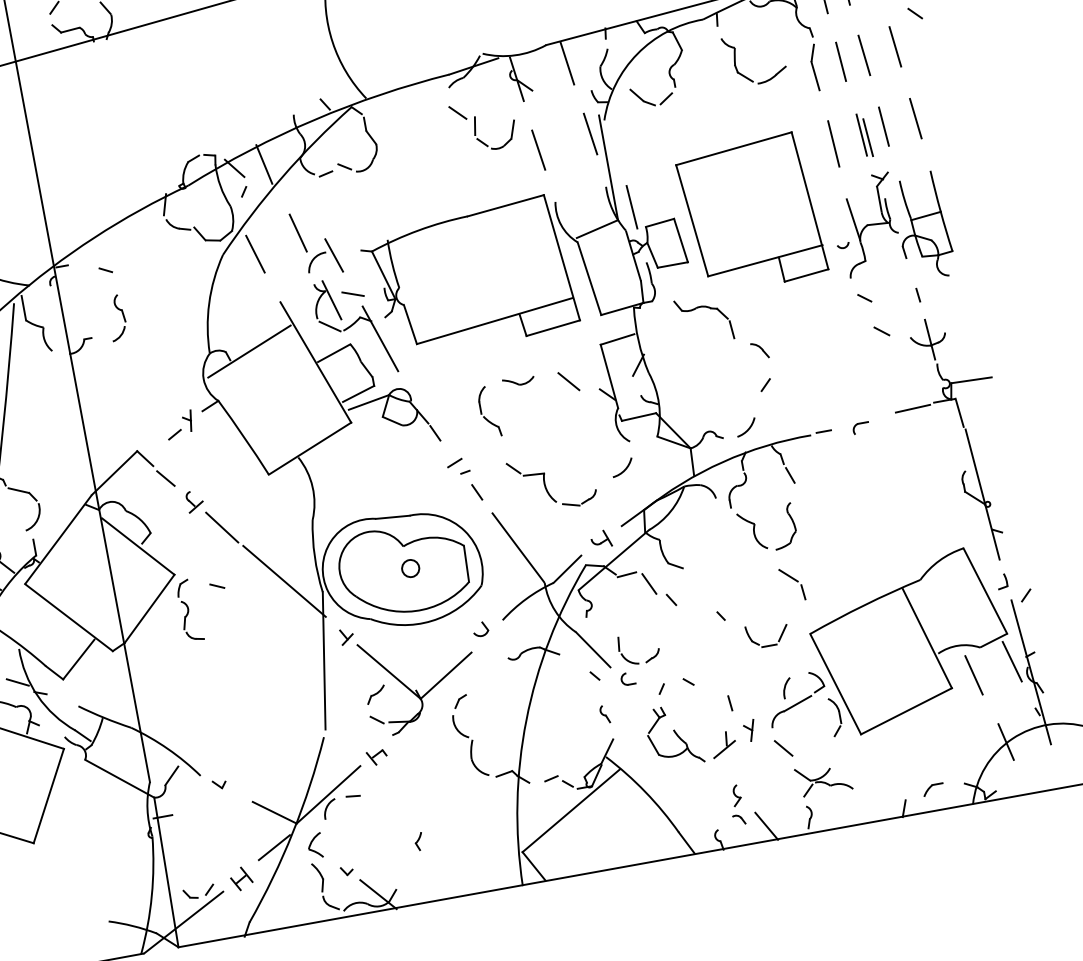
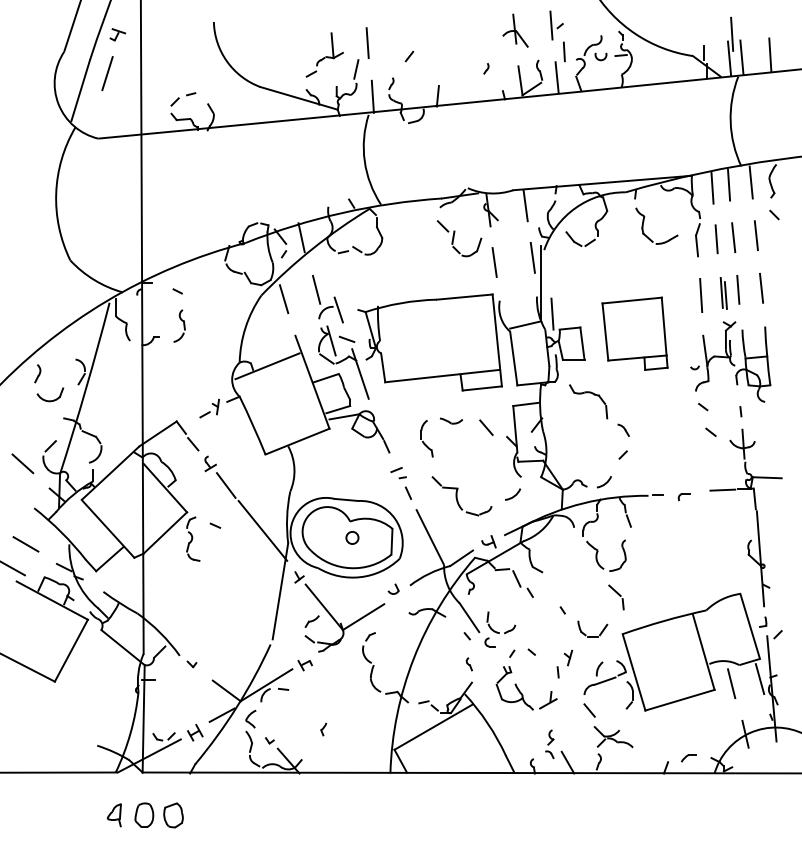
part: (750, 213) -> (634, 333), size x0.7
part: (749, 730) -> (568, 657), moved

